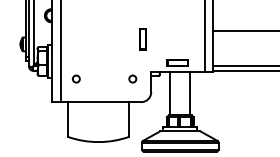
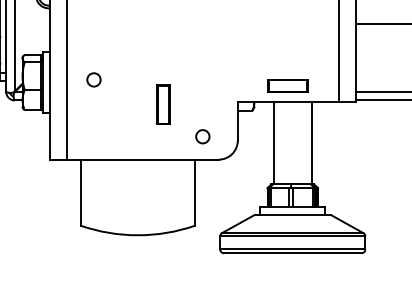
part: (142, 39) -> (162, 105), moved
circle: (76, 78) -> (94, 78), moved
circle: (132, 78) -> (202, 135), moved

